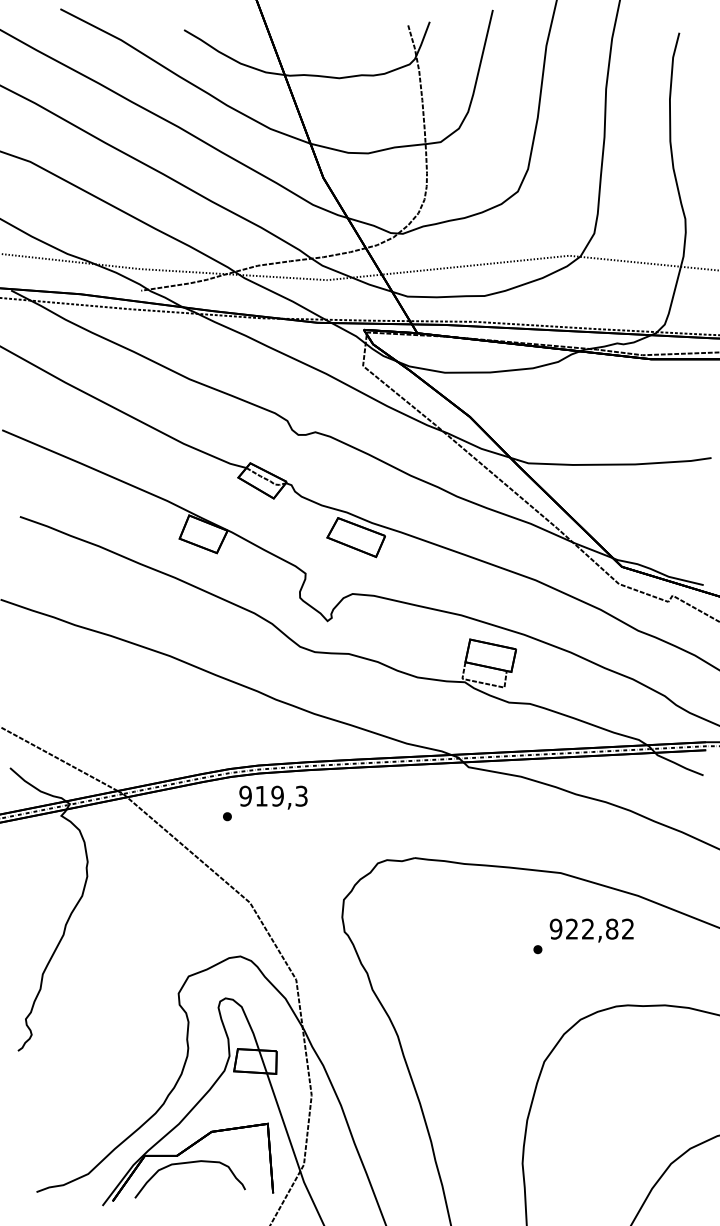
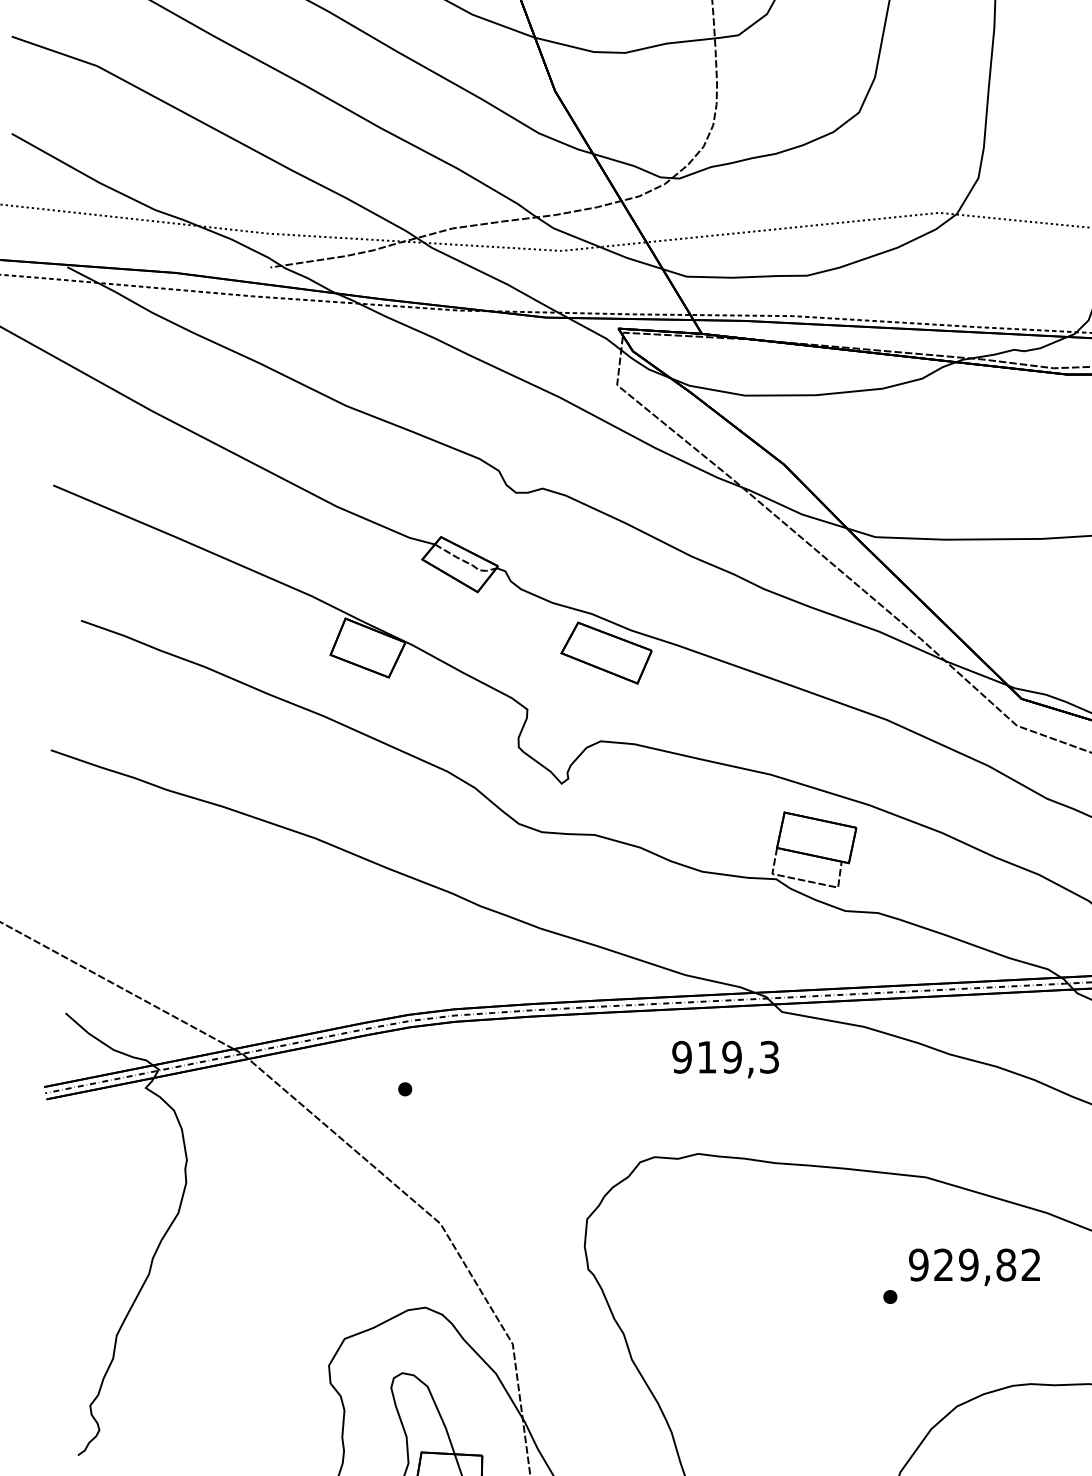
text: (273, 797) -> (725, 1059), moved
text: (587, 928) -> (967, 1263), 922,82 -> 929,82

